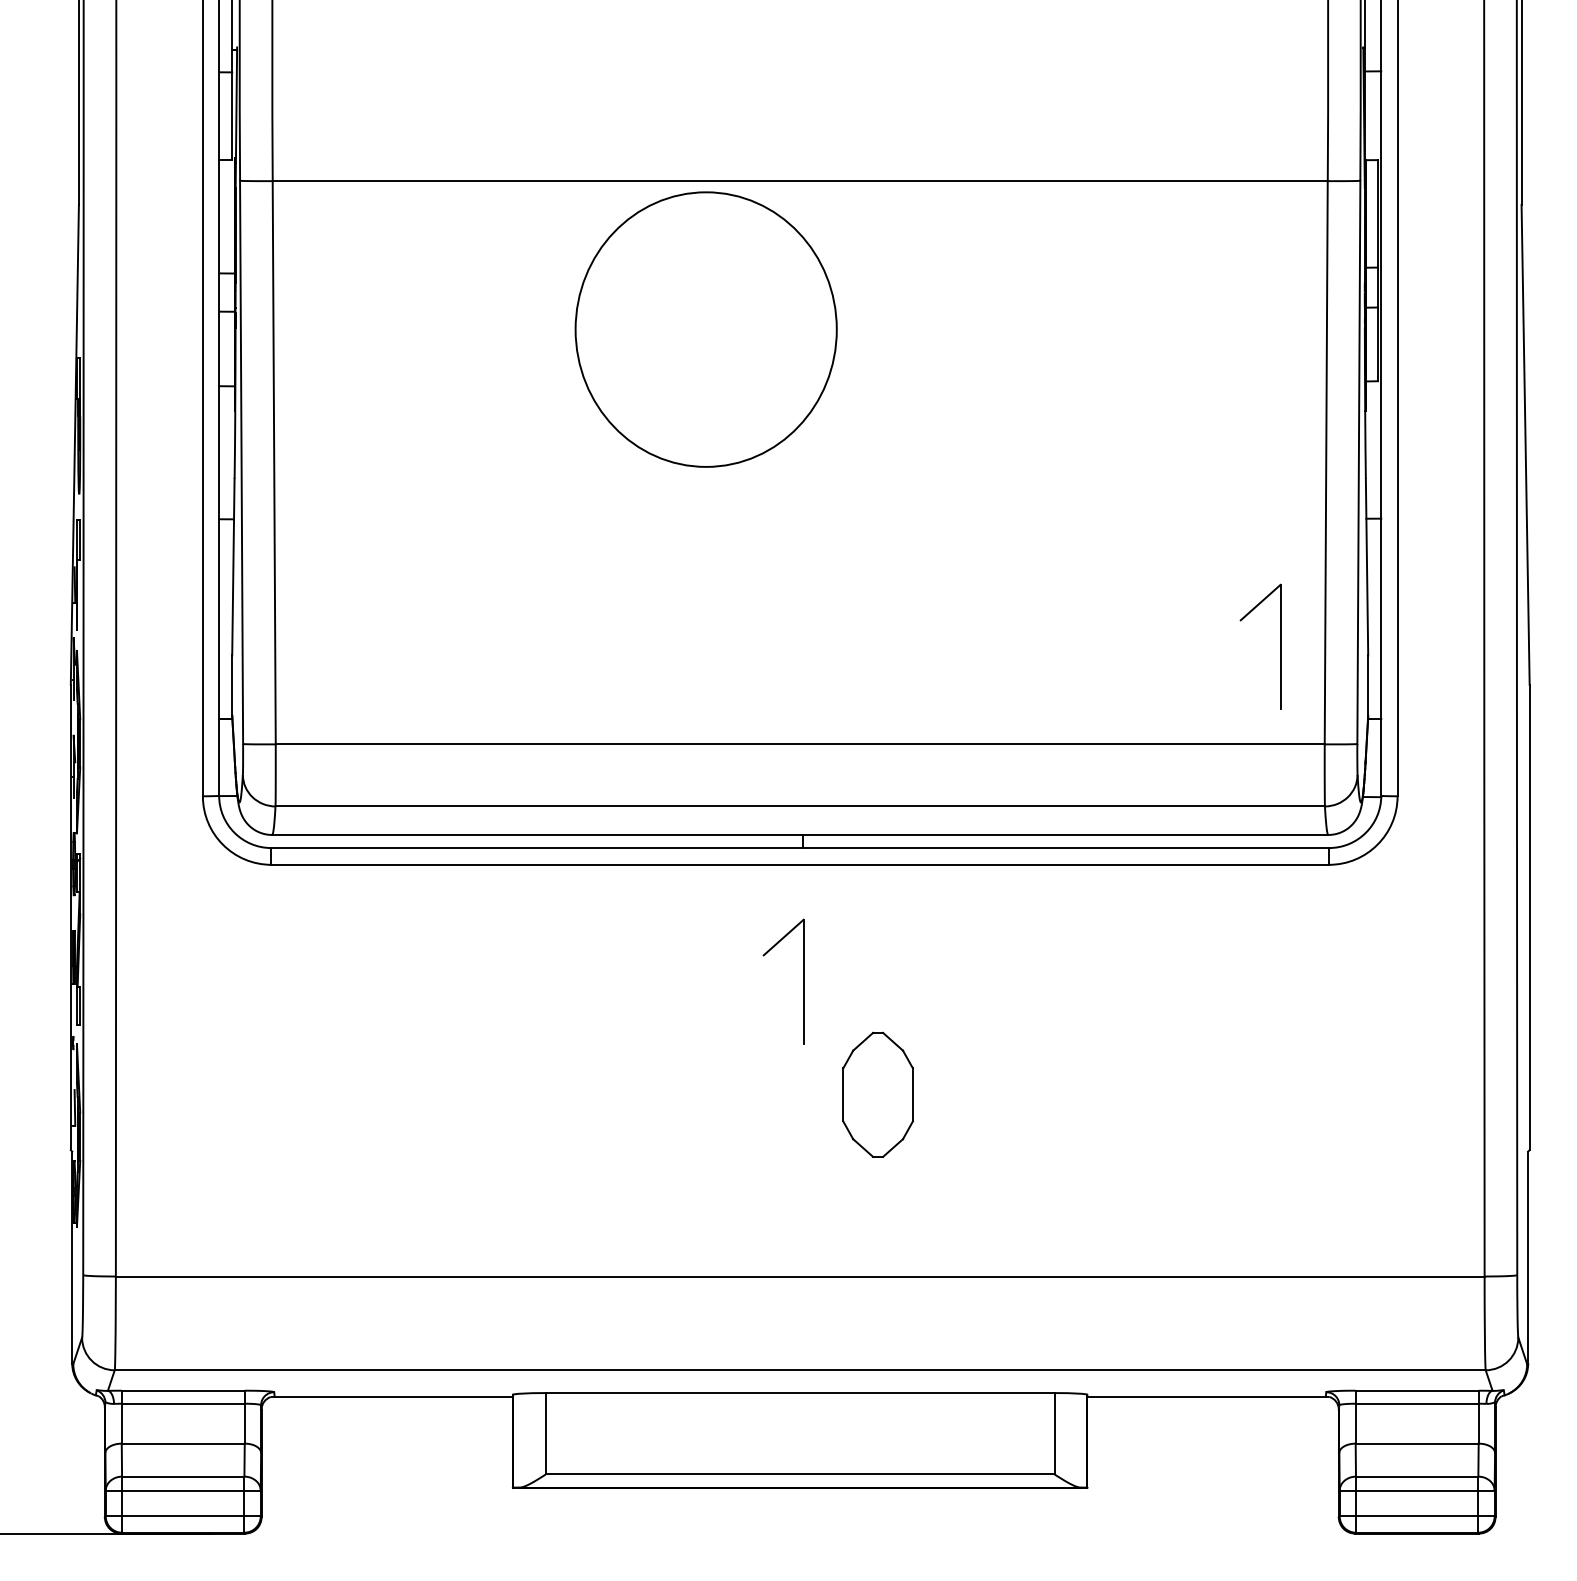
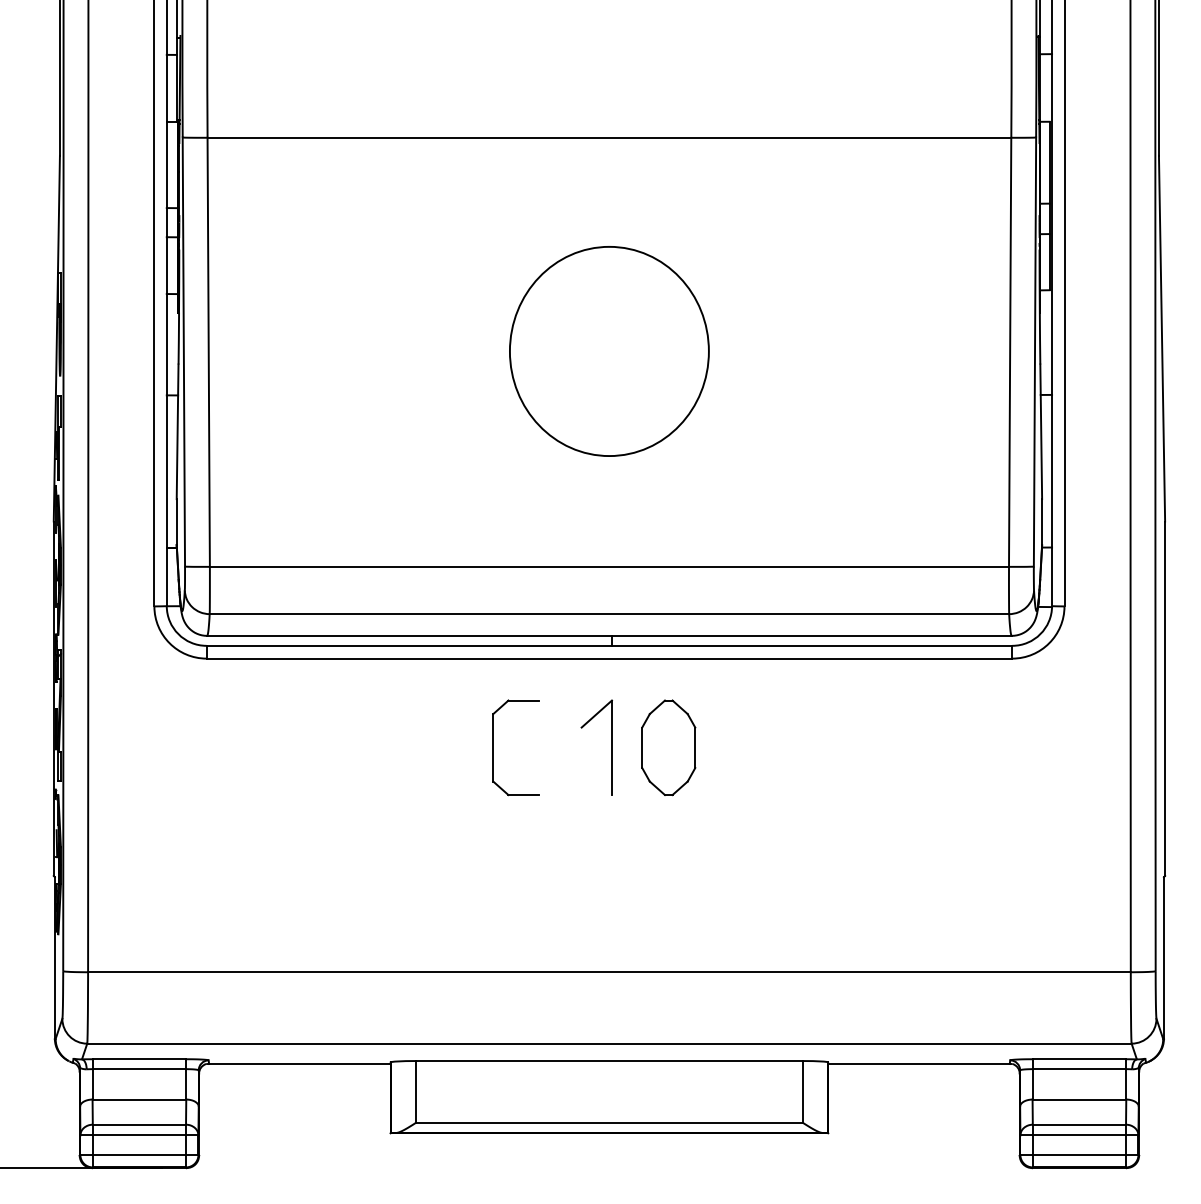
part: (705, 329) -> (608, 351), moved
part: (1280, 646) -> (975, 492), removed
part: (648, 981) -> (493, 747), added
part: (877, 1094) -> (668, 747), moved

